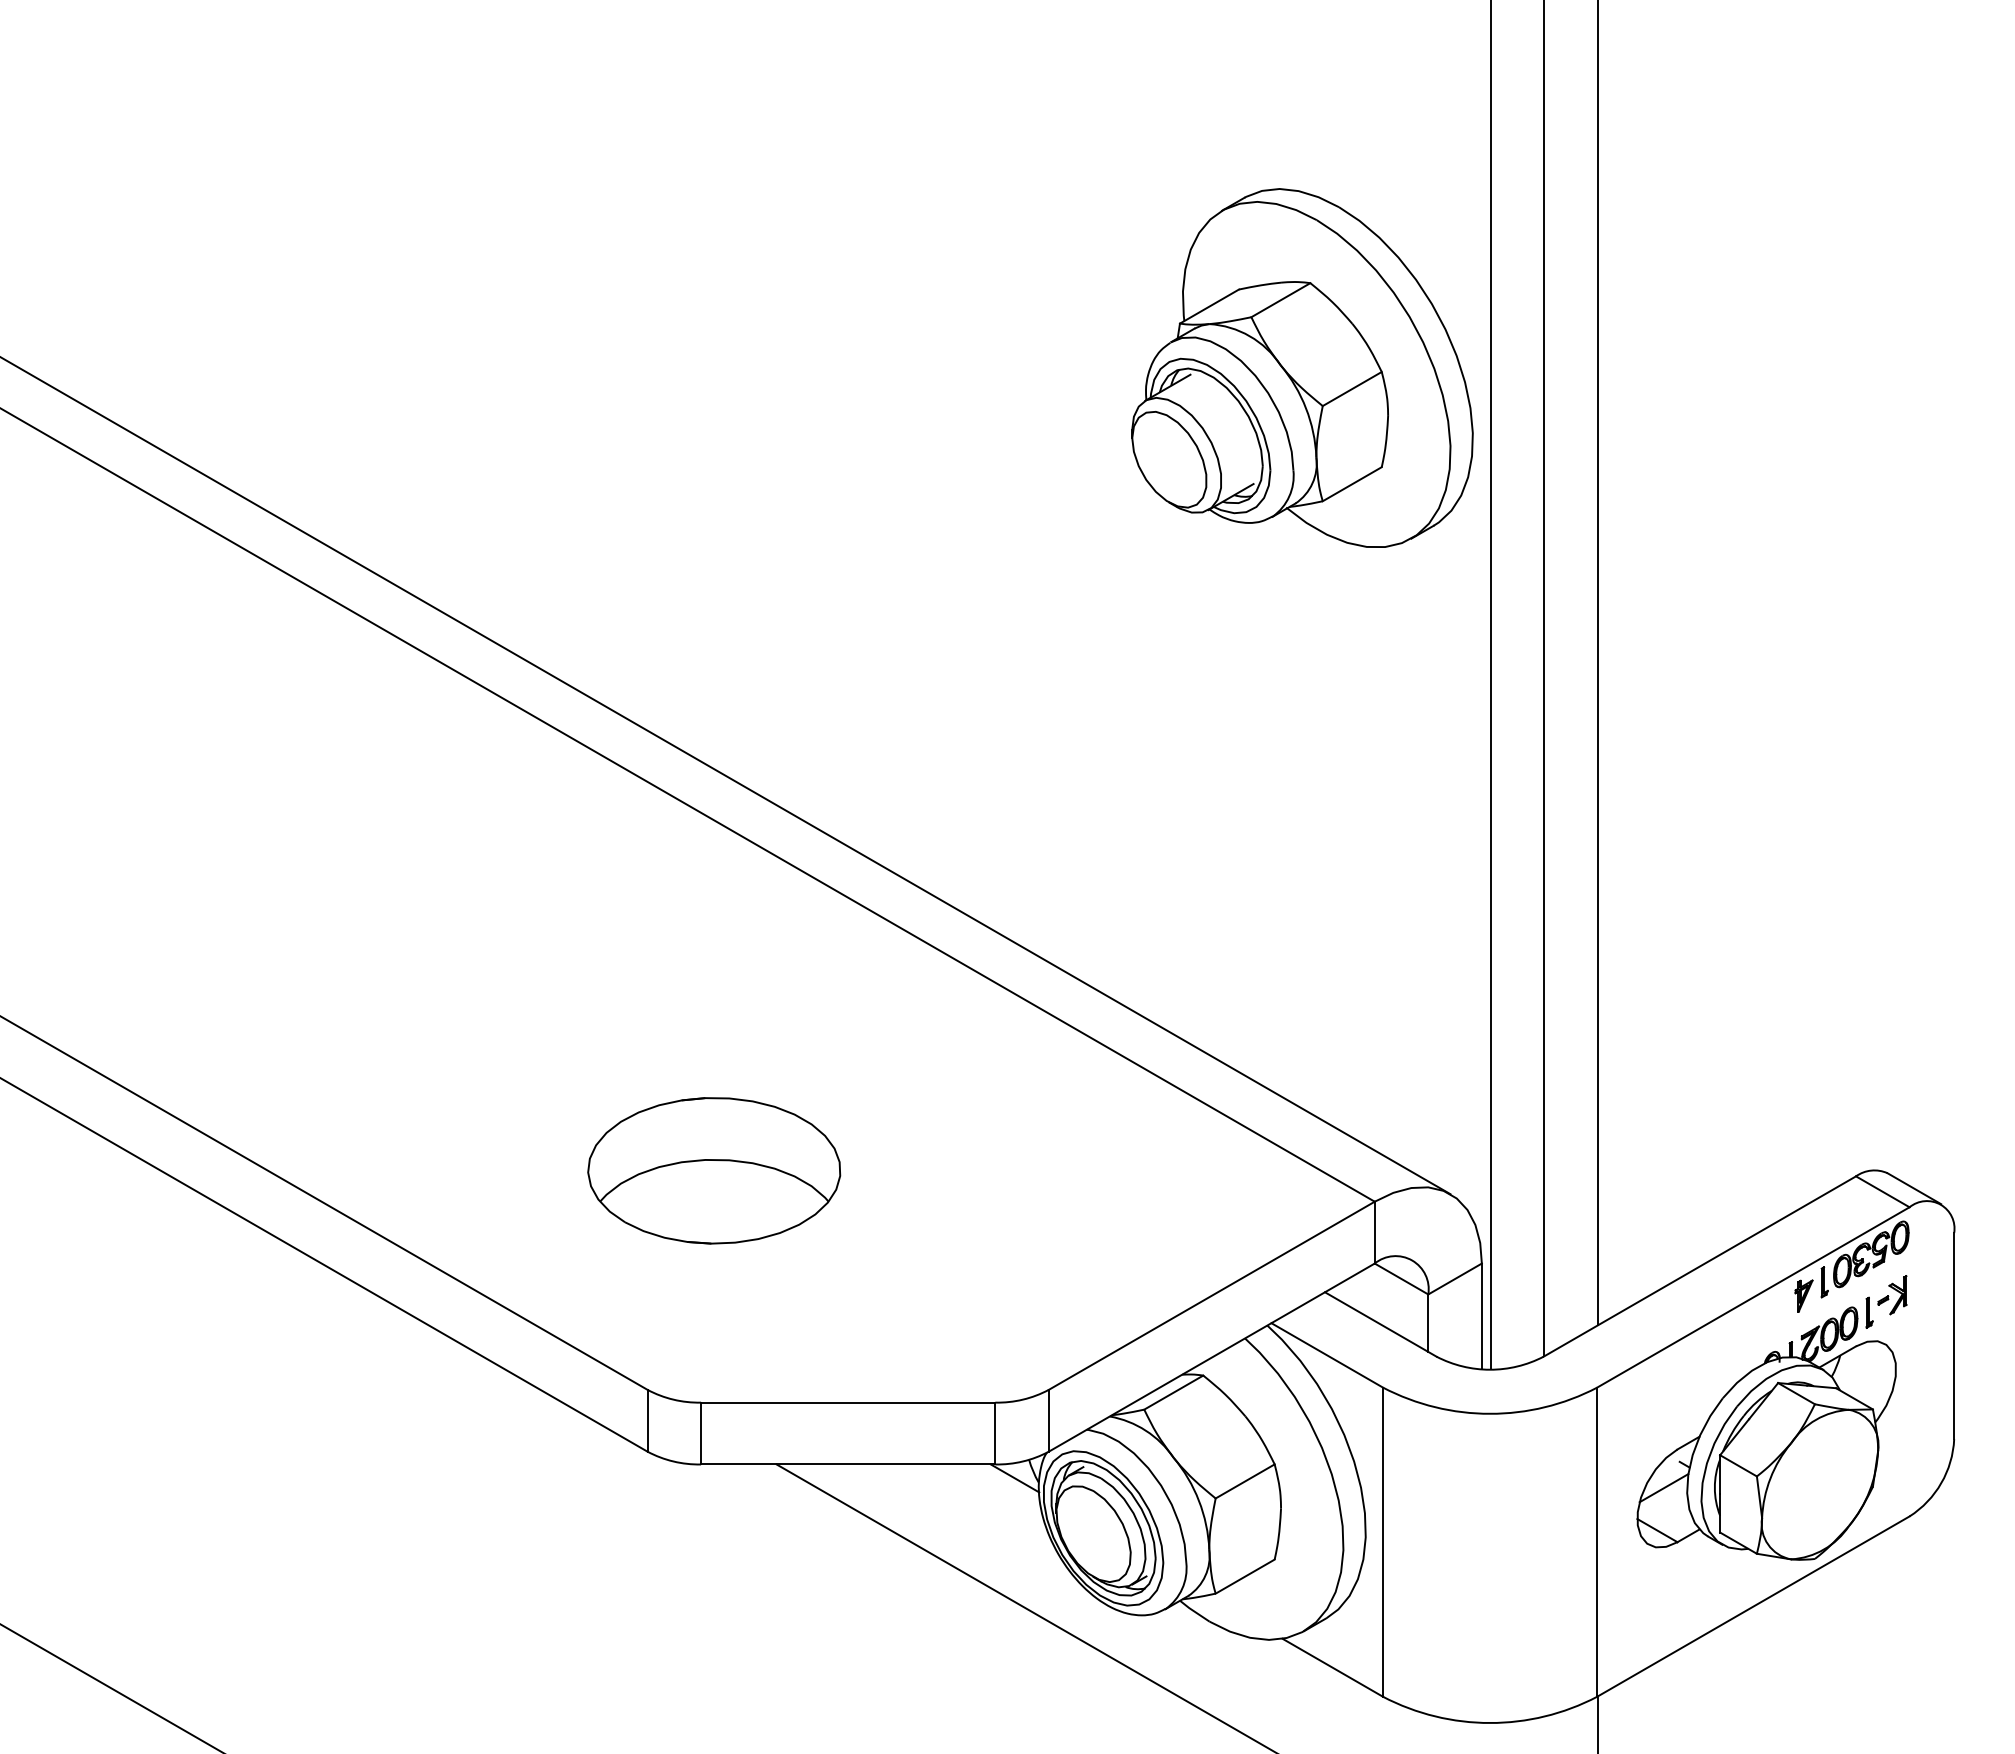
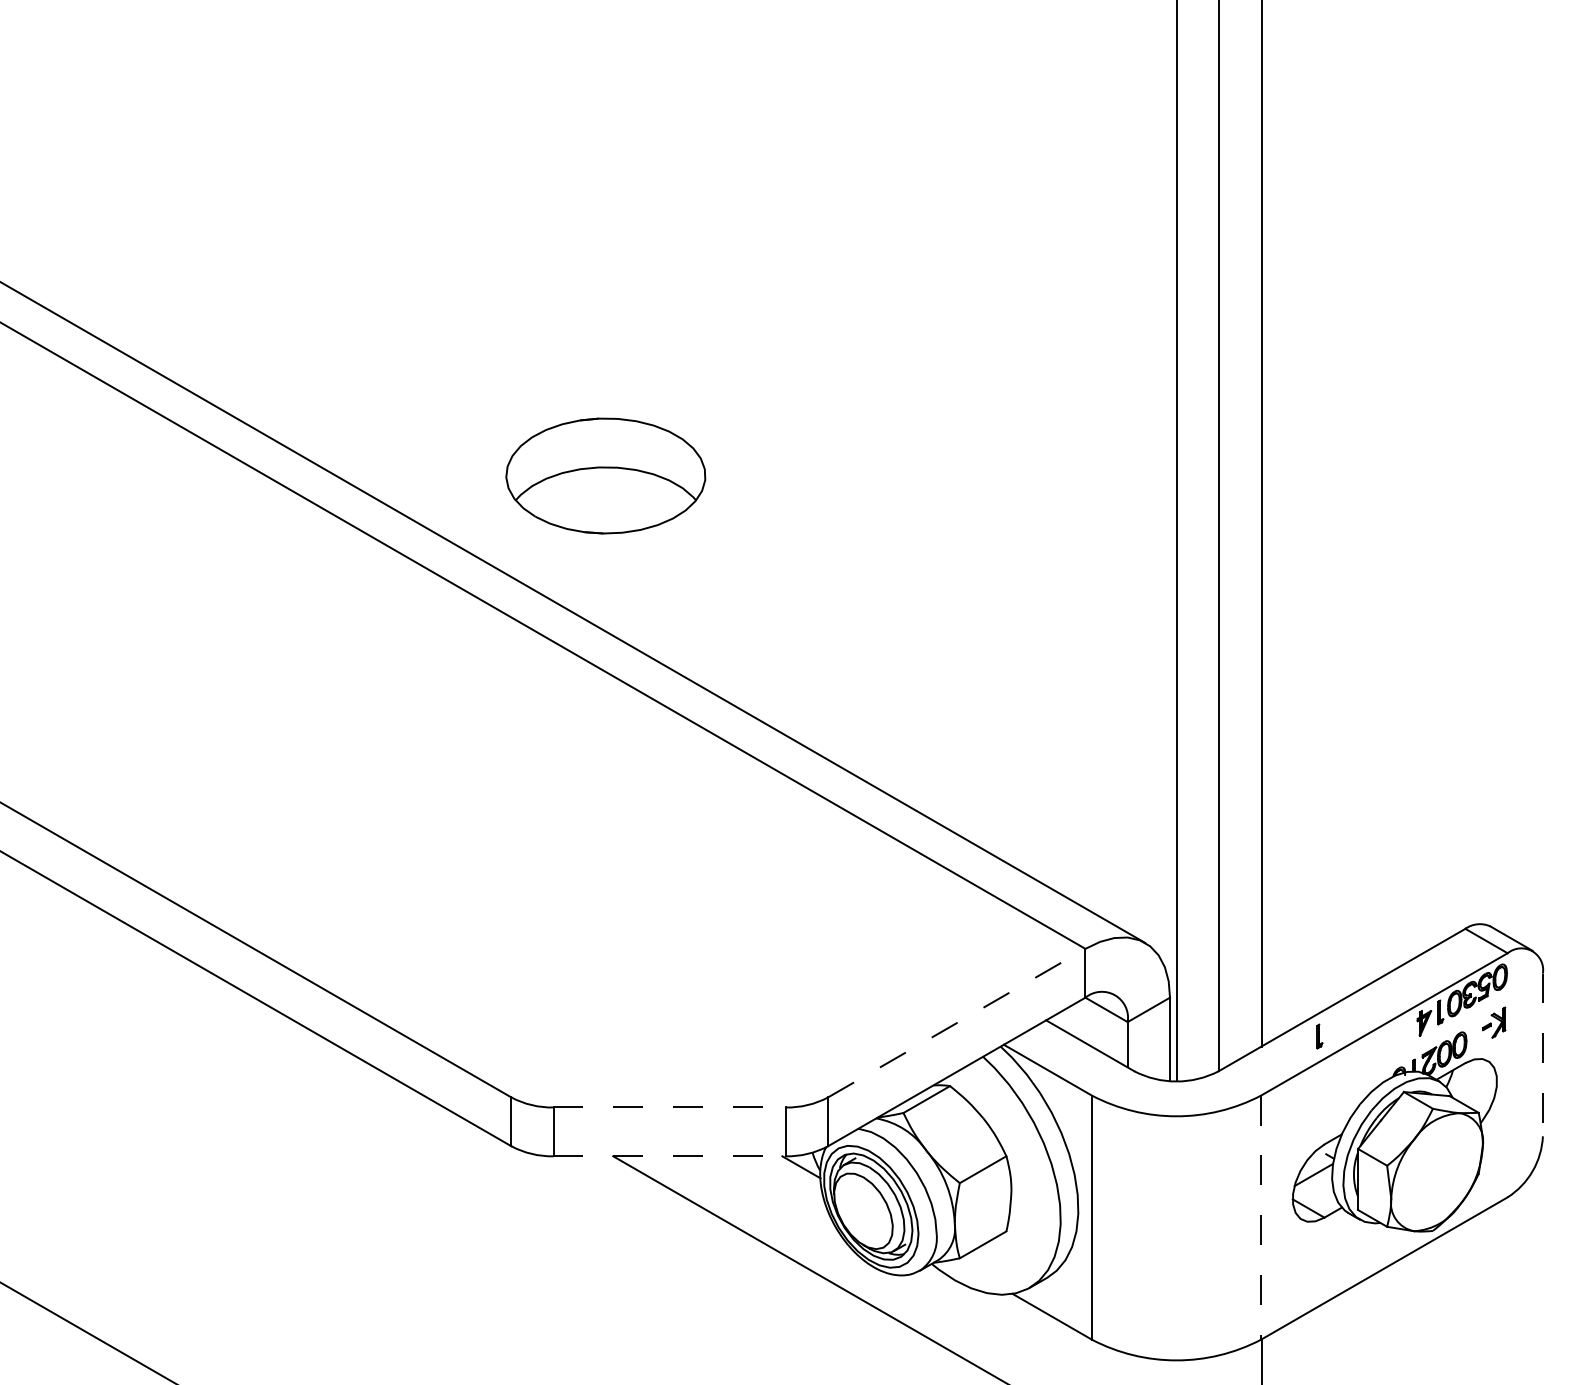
part: (1302, 367) -> (1028, 290), removed
part: (714, 1170) -> (606, 475), moved
line: (1212, 1295) -> (957, 1022), solid -> dashed
part: (1869, 1312) -> (1319, 1036), moved
line: (1954, 1336) -> (1543, 1055), solid -> dashed
line: (848, 1402) -> (669, 1107), solid -> dashed
line: (848, 1464) -> (669, 1156), solid -> dashed
line: (1597, 1542) -> (1261, 1217), solid -> dashed

